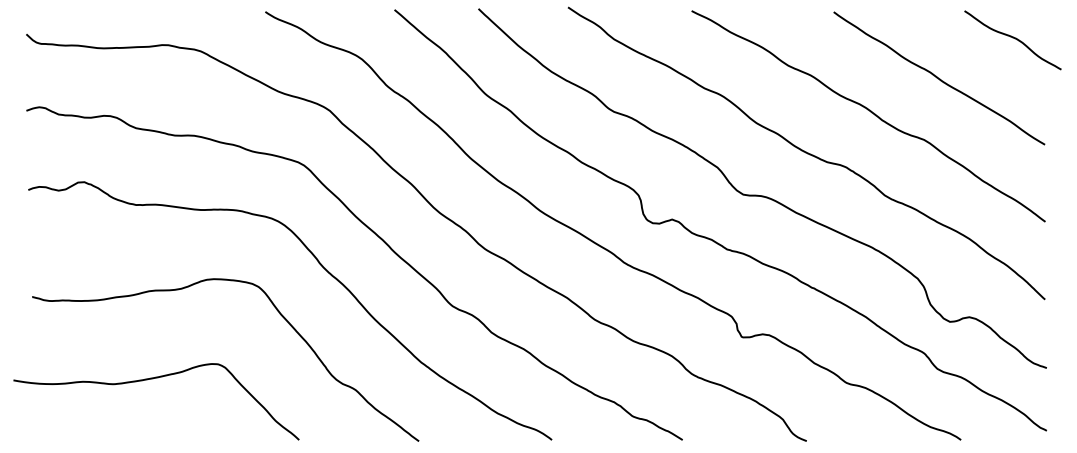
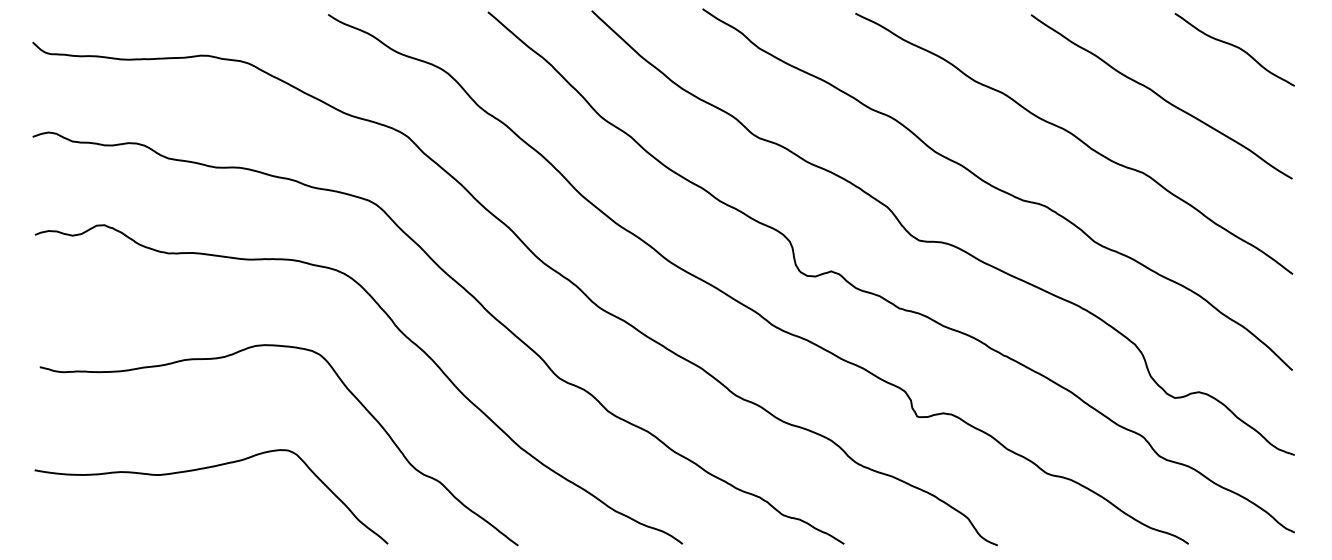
curve: (1013, 38) -> (1235, 47), moved
curve: (150, 379) -> (204, 469), moved

